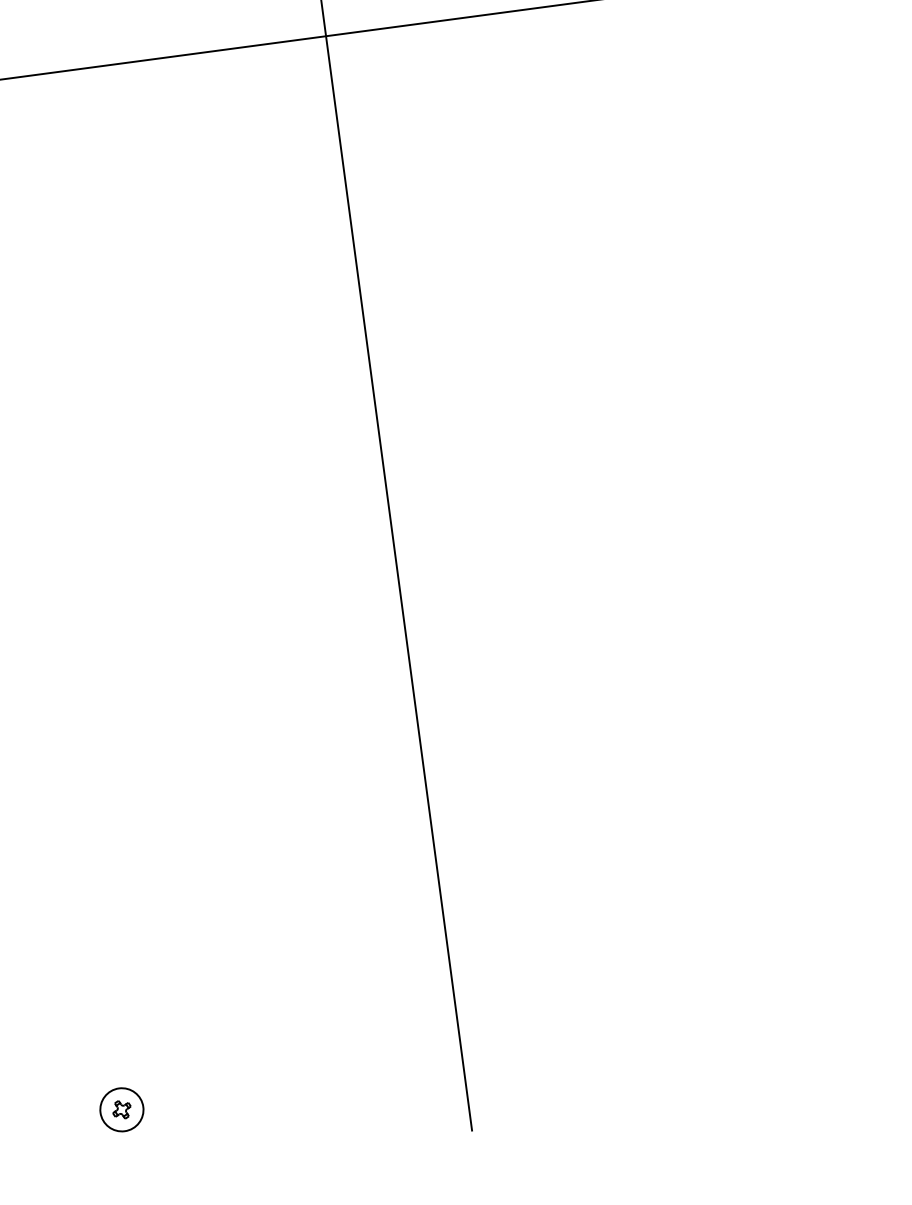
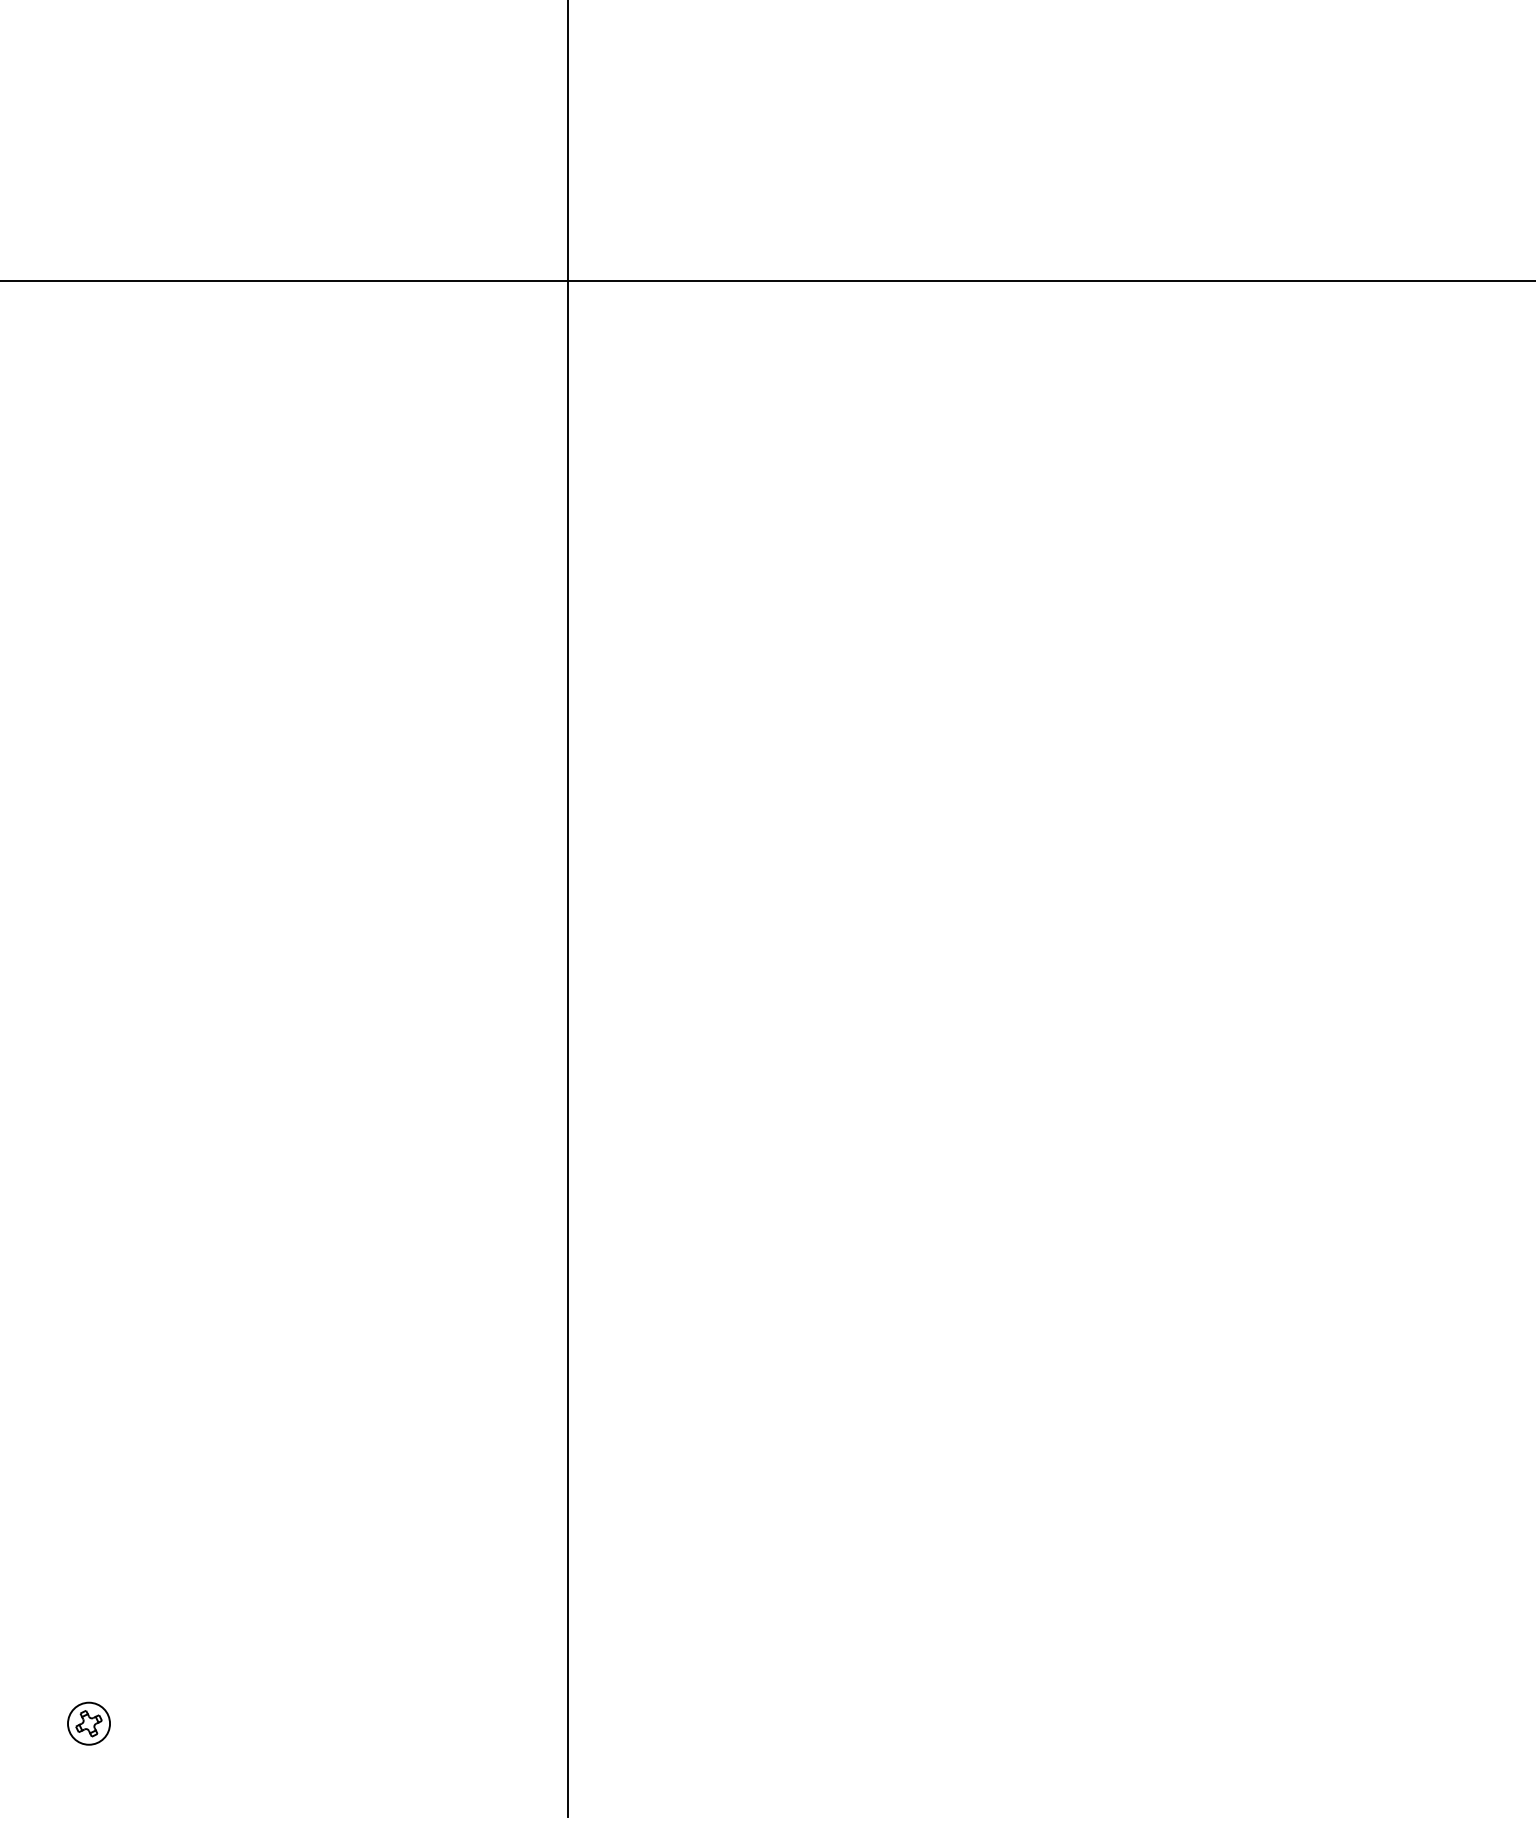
circle: (121, 1109) -> (88, 1723), size x0.7

